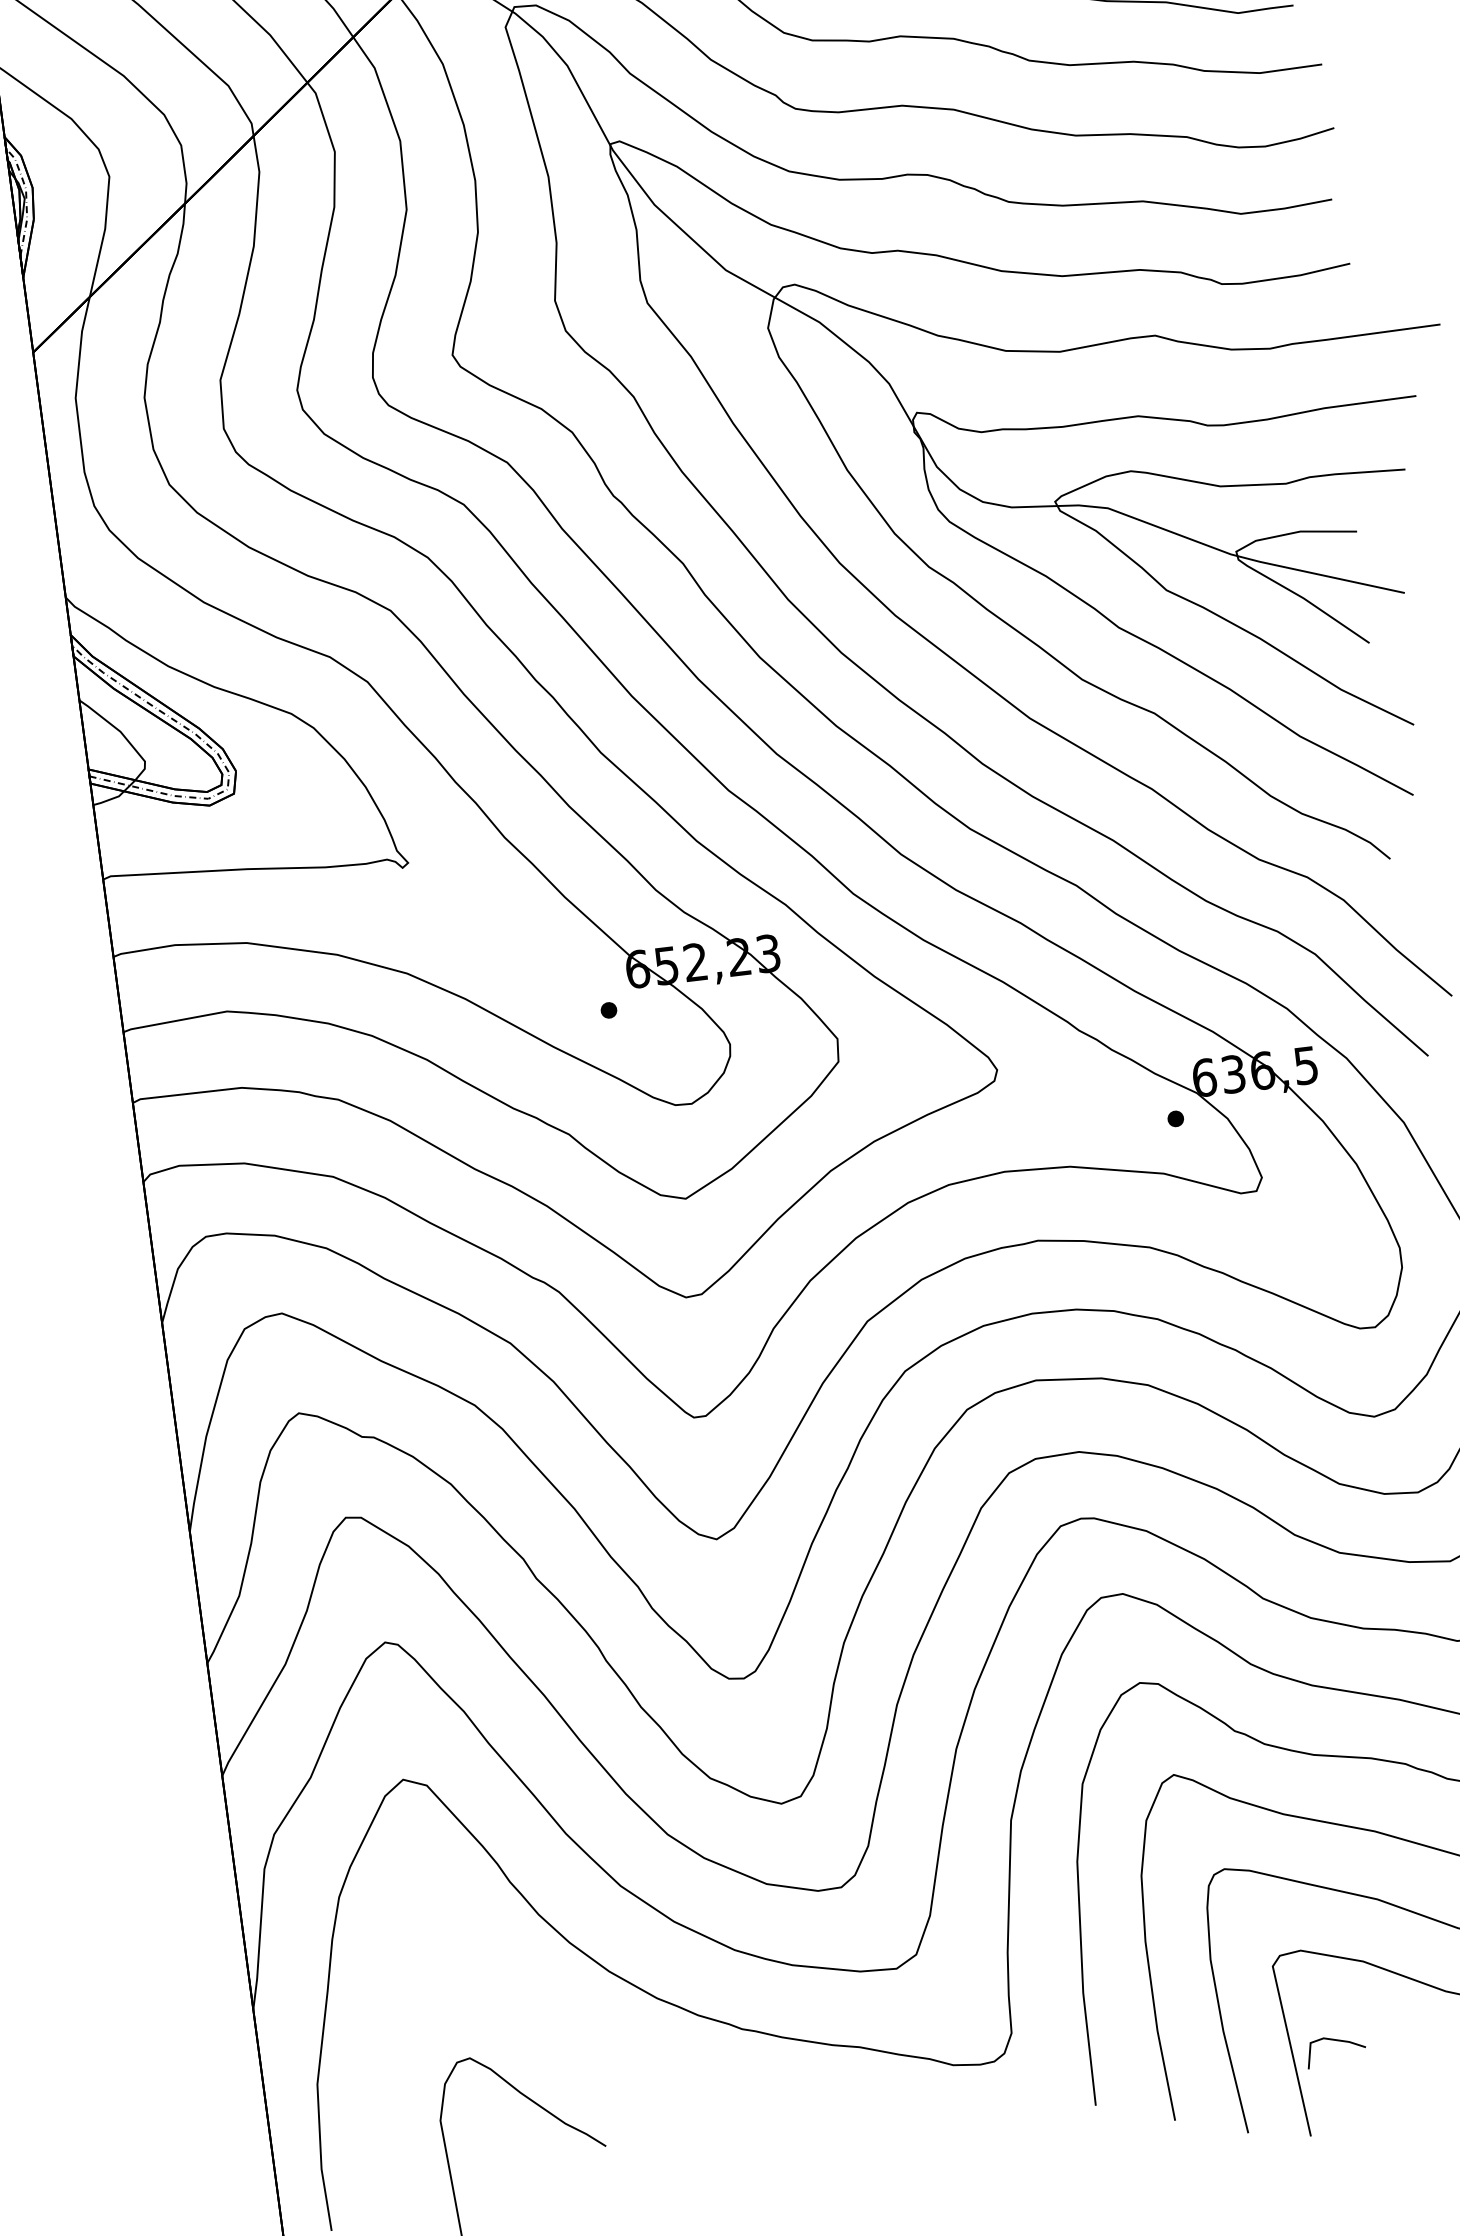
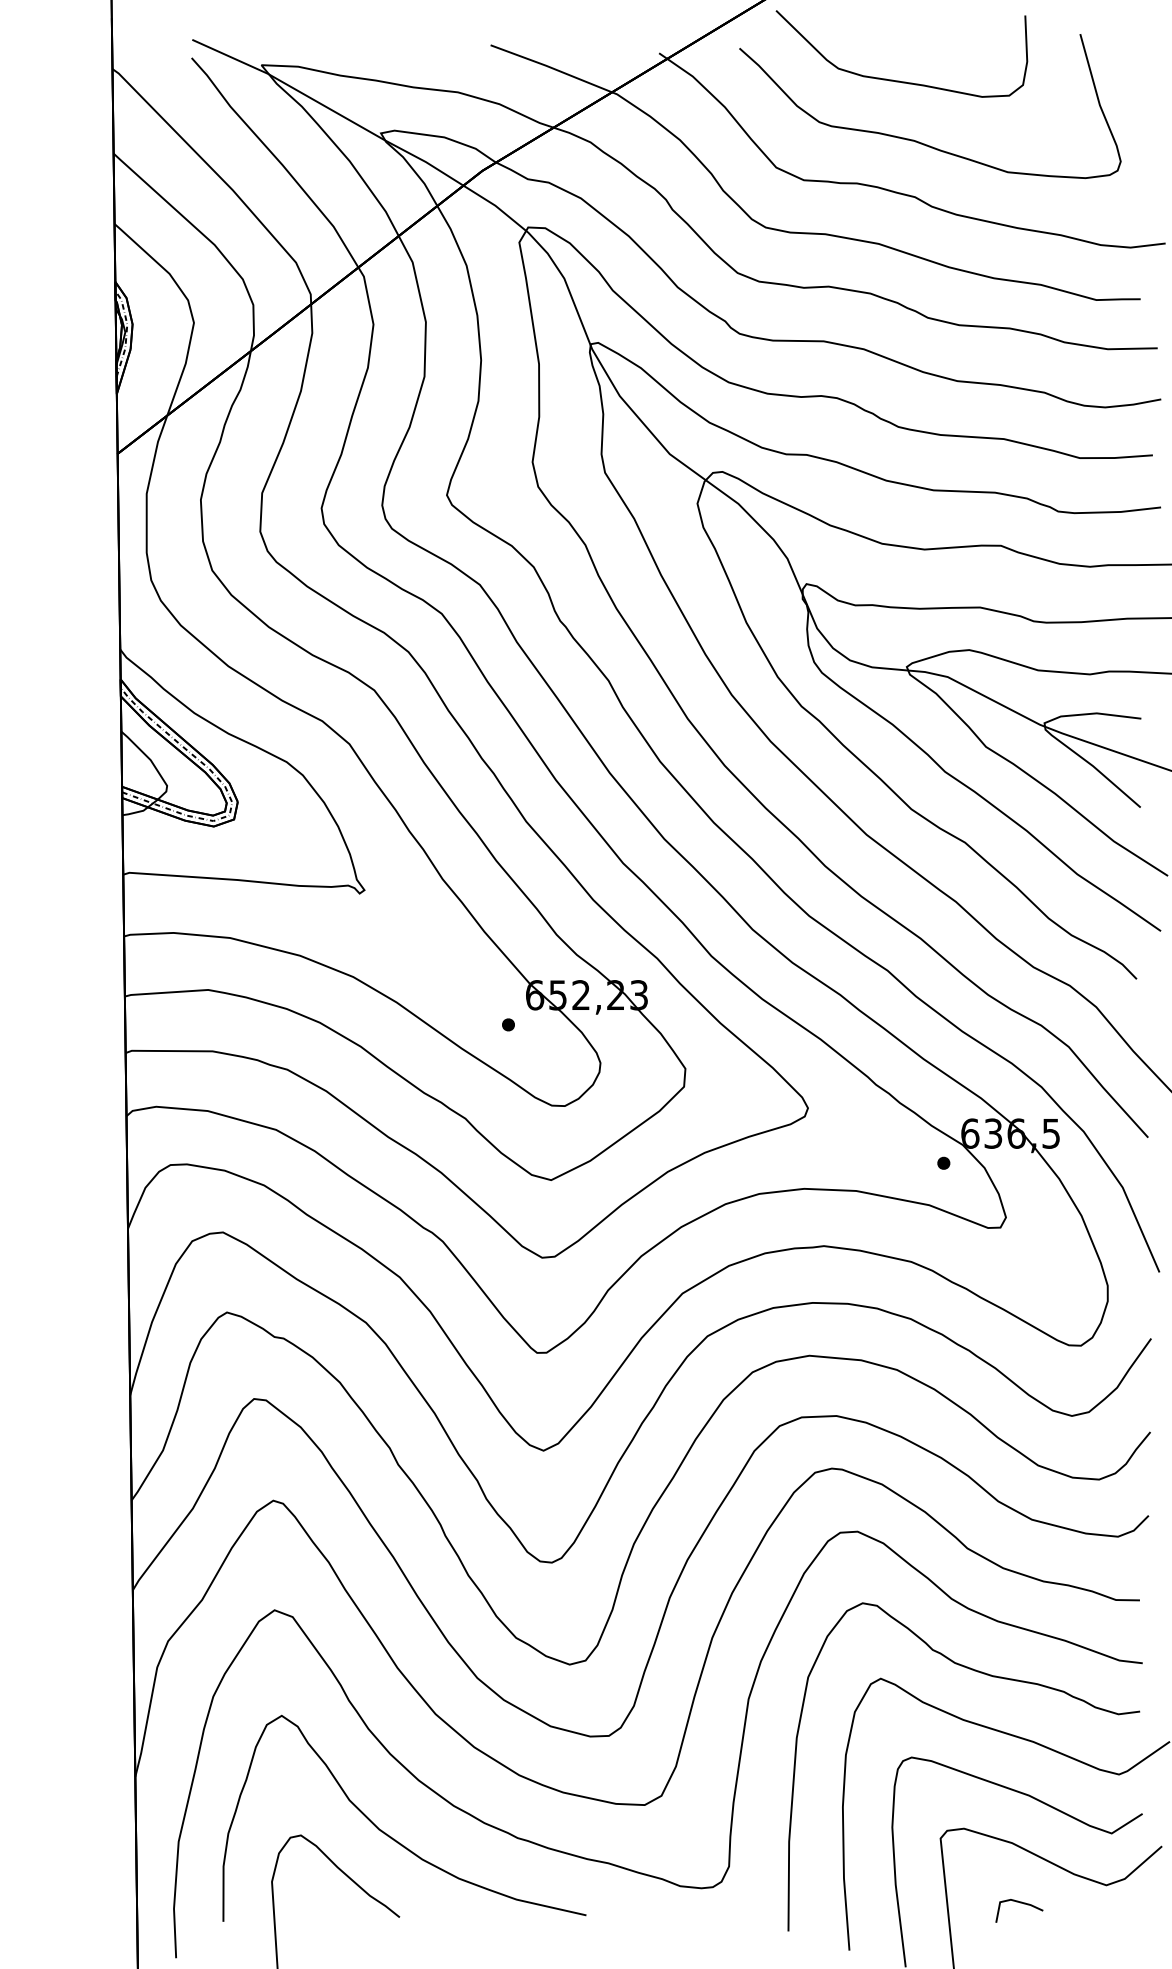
line: (1336, 2041) -> (1020, 1903), moved
curve: (583, 2046) -> (391, 1836), added

